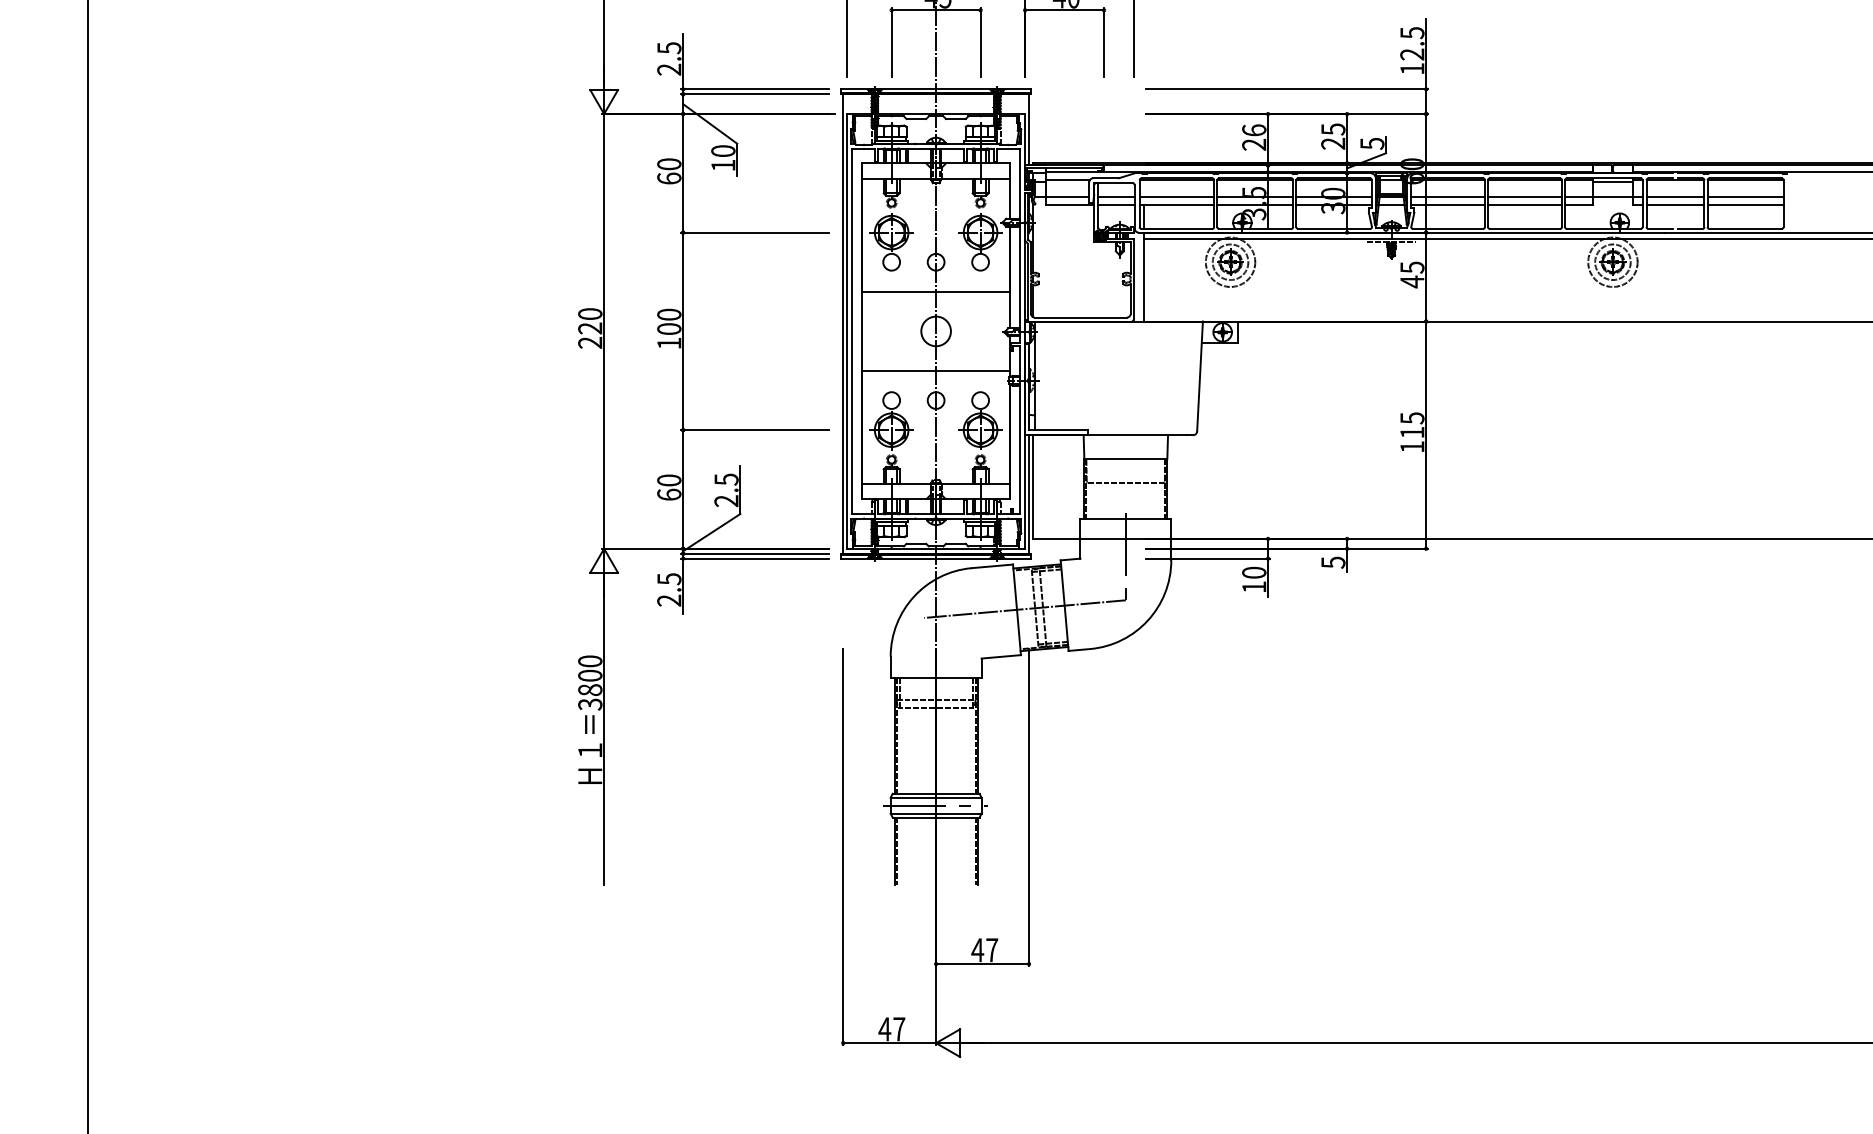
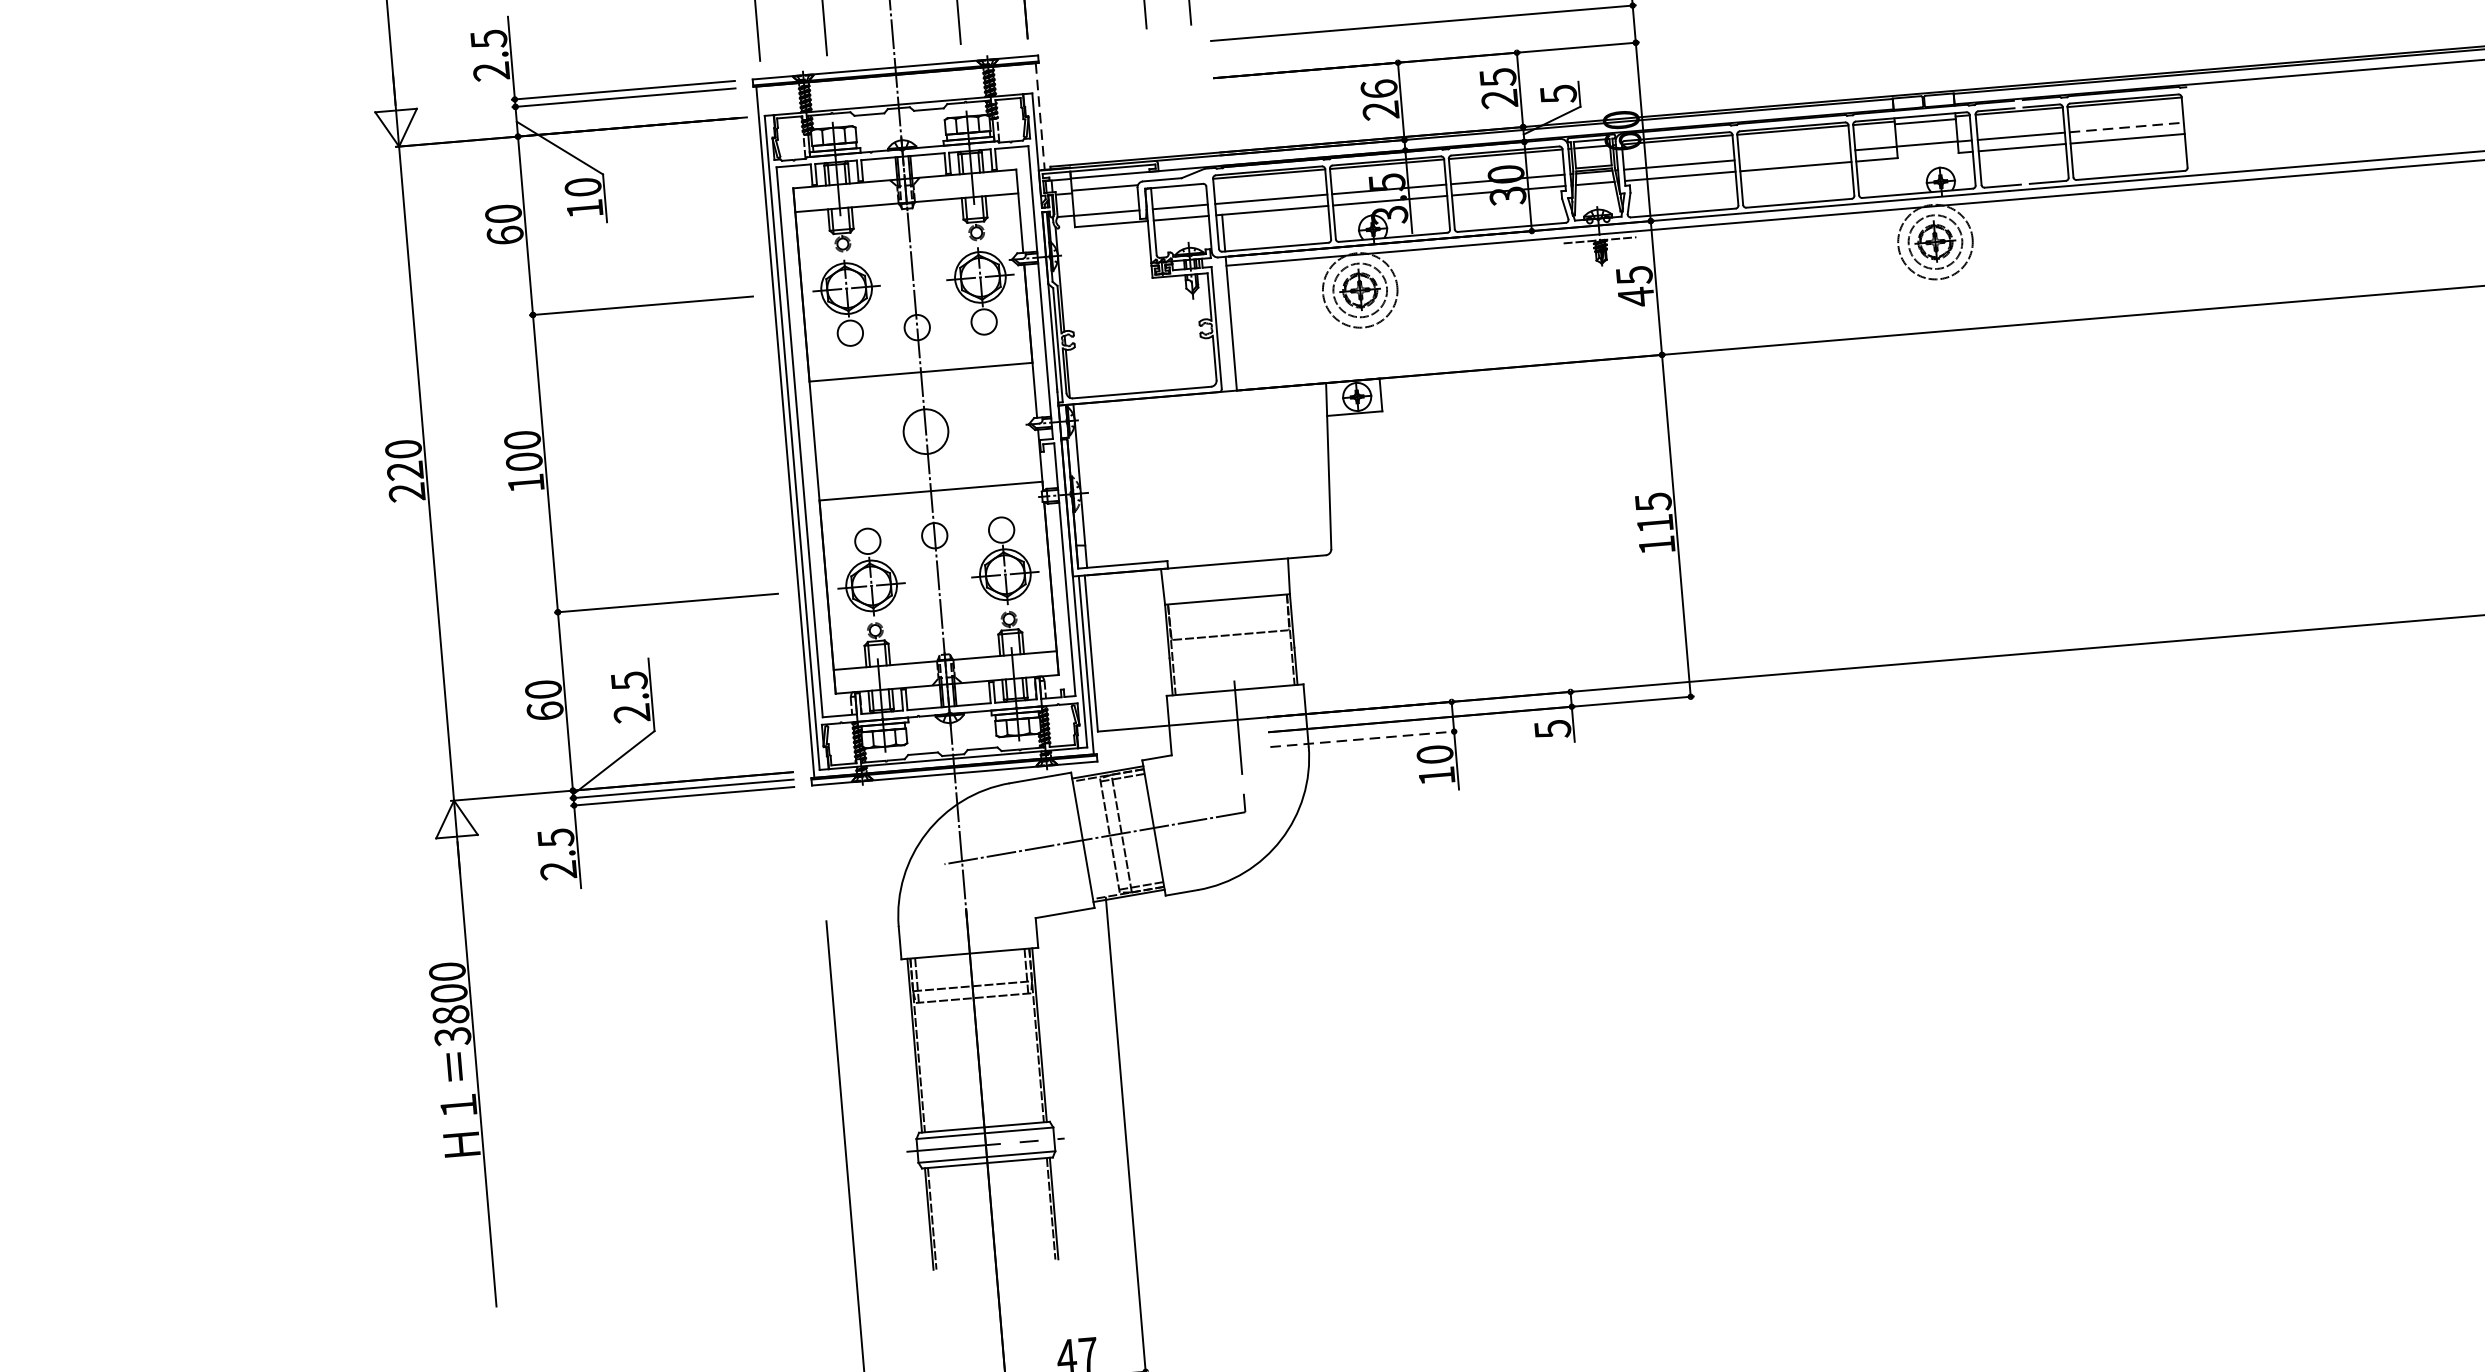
line: (1029, 130) -> (1041, 117), solid -> dashed
line: (1524, 197) -> (1794, 155), removed
line: (1745, 197) -> (2126, 127), solid -> dashed
line: (1208, 558) -> (1364, 738), solid -> dashed

